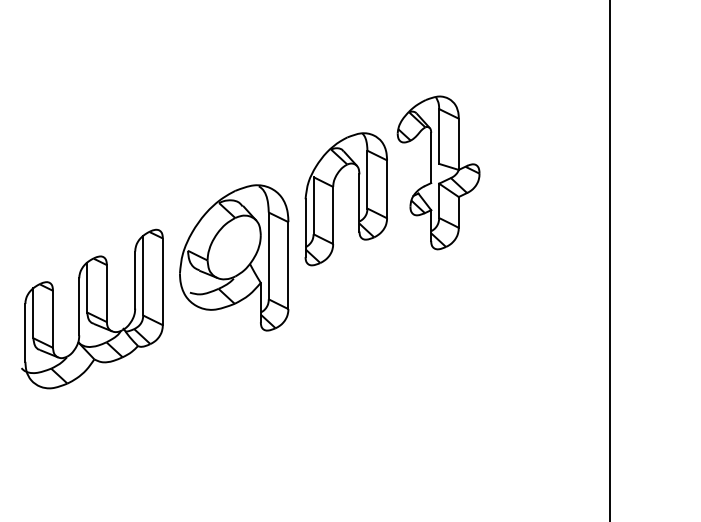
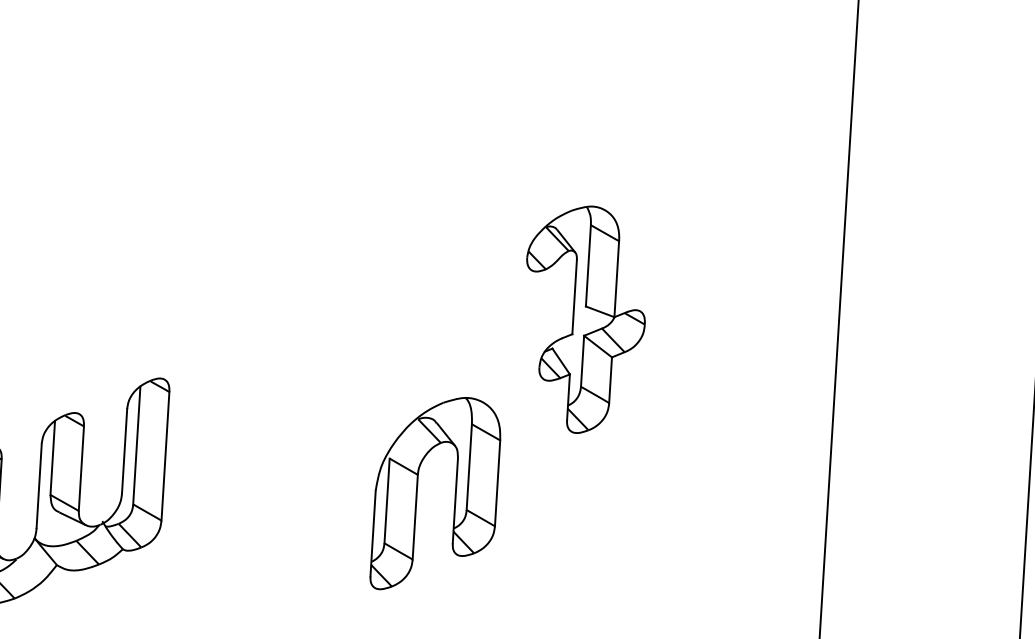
part: (333, 199) -> (417, 493), moved
part: (234, 257) -> (273, 426), removed

